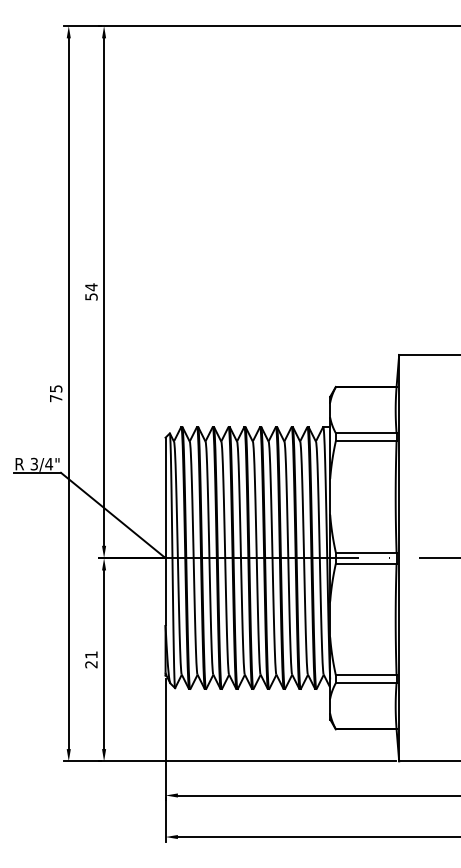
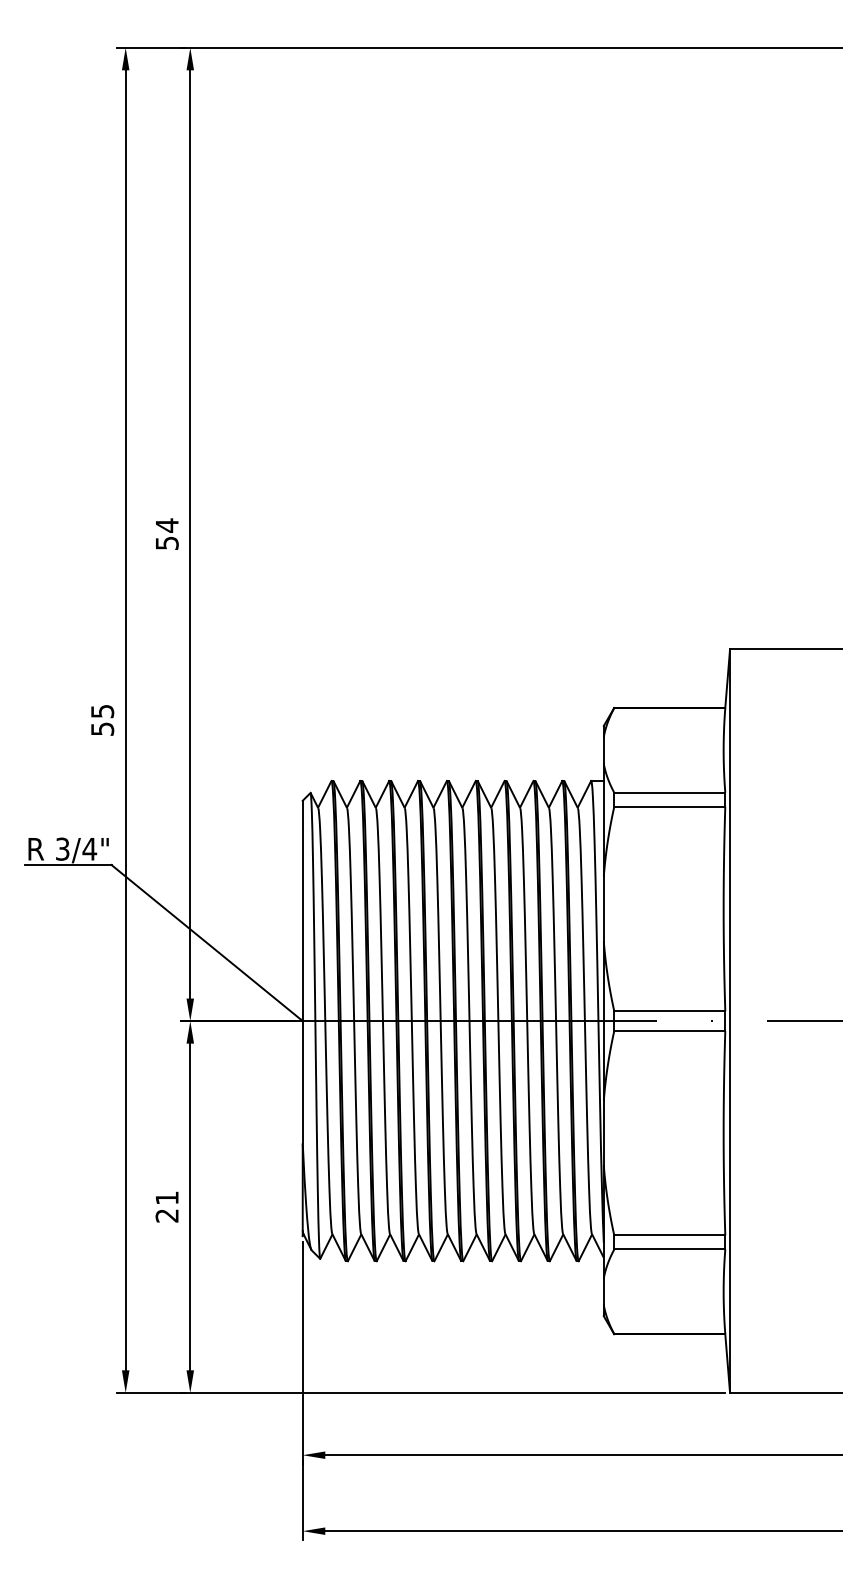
text: (56, 398) -> (103, 729), 75 -> 55

